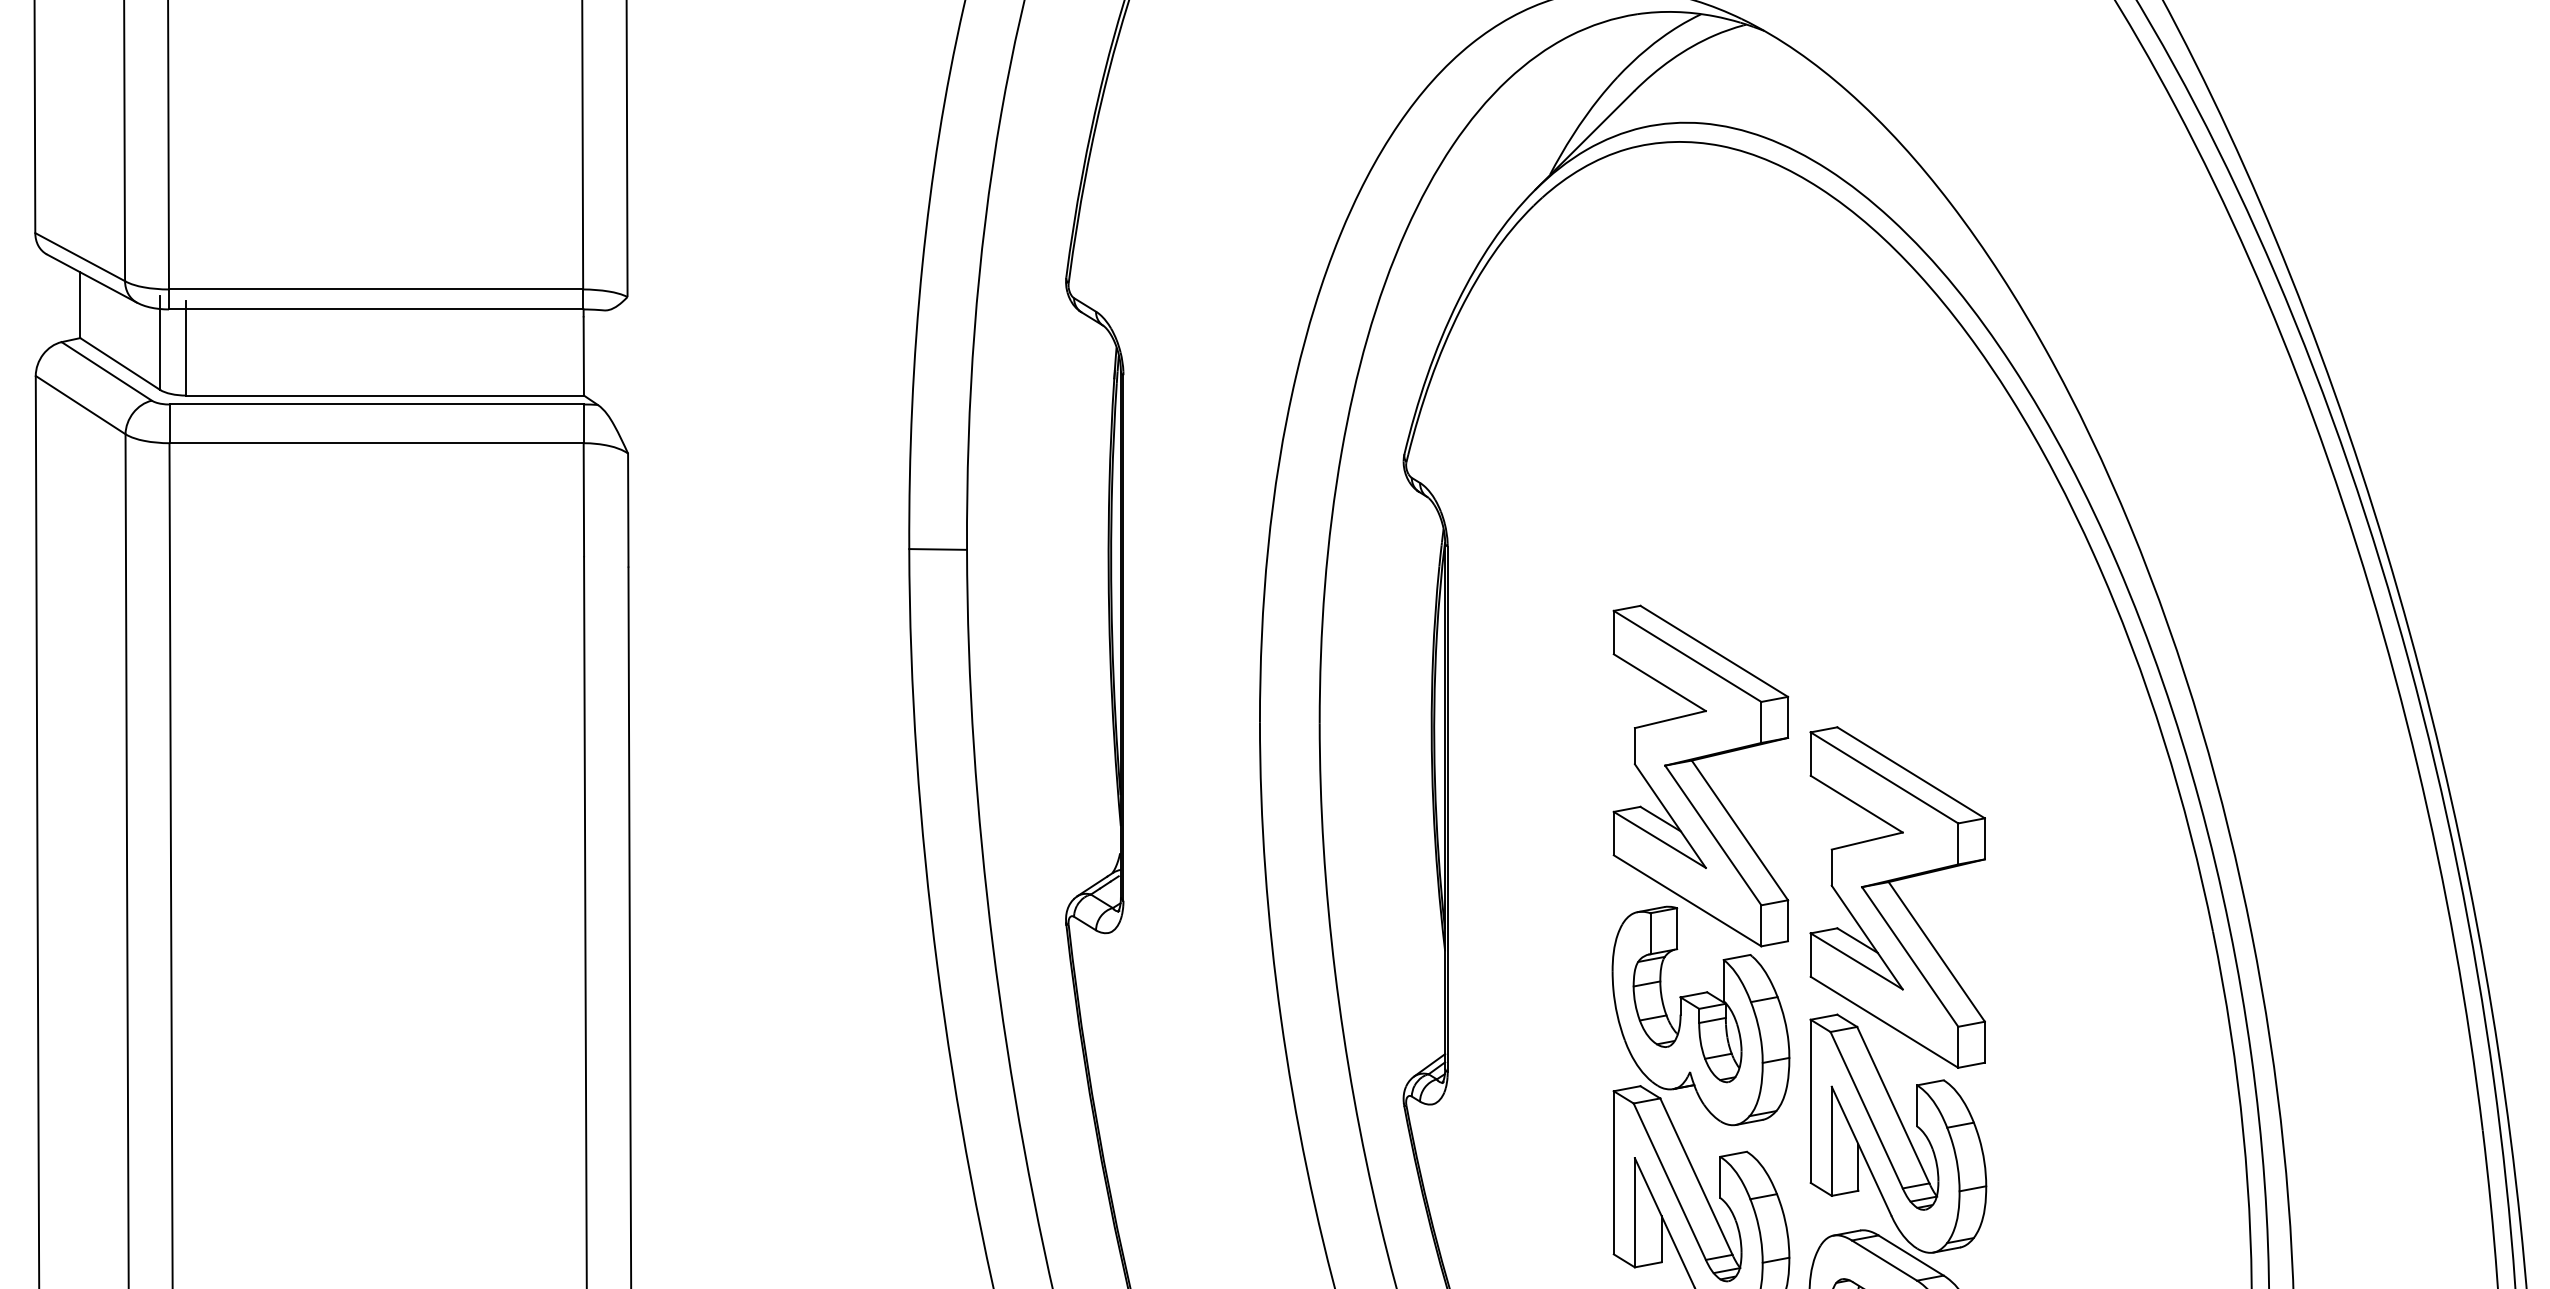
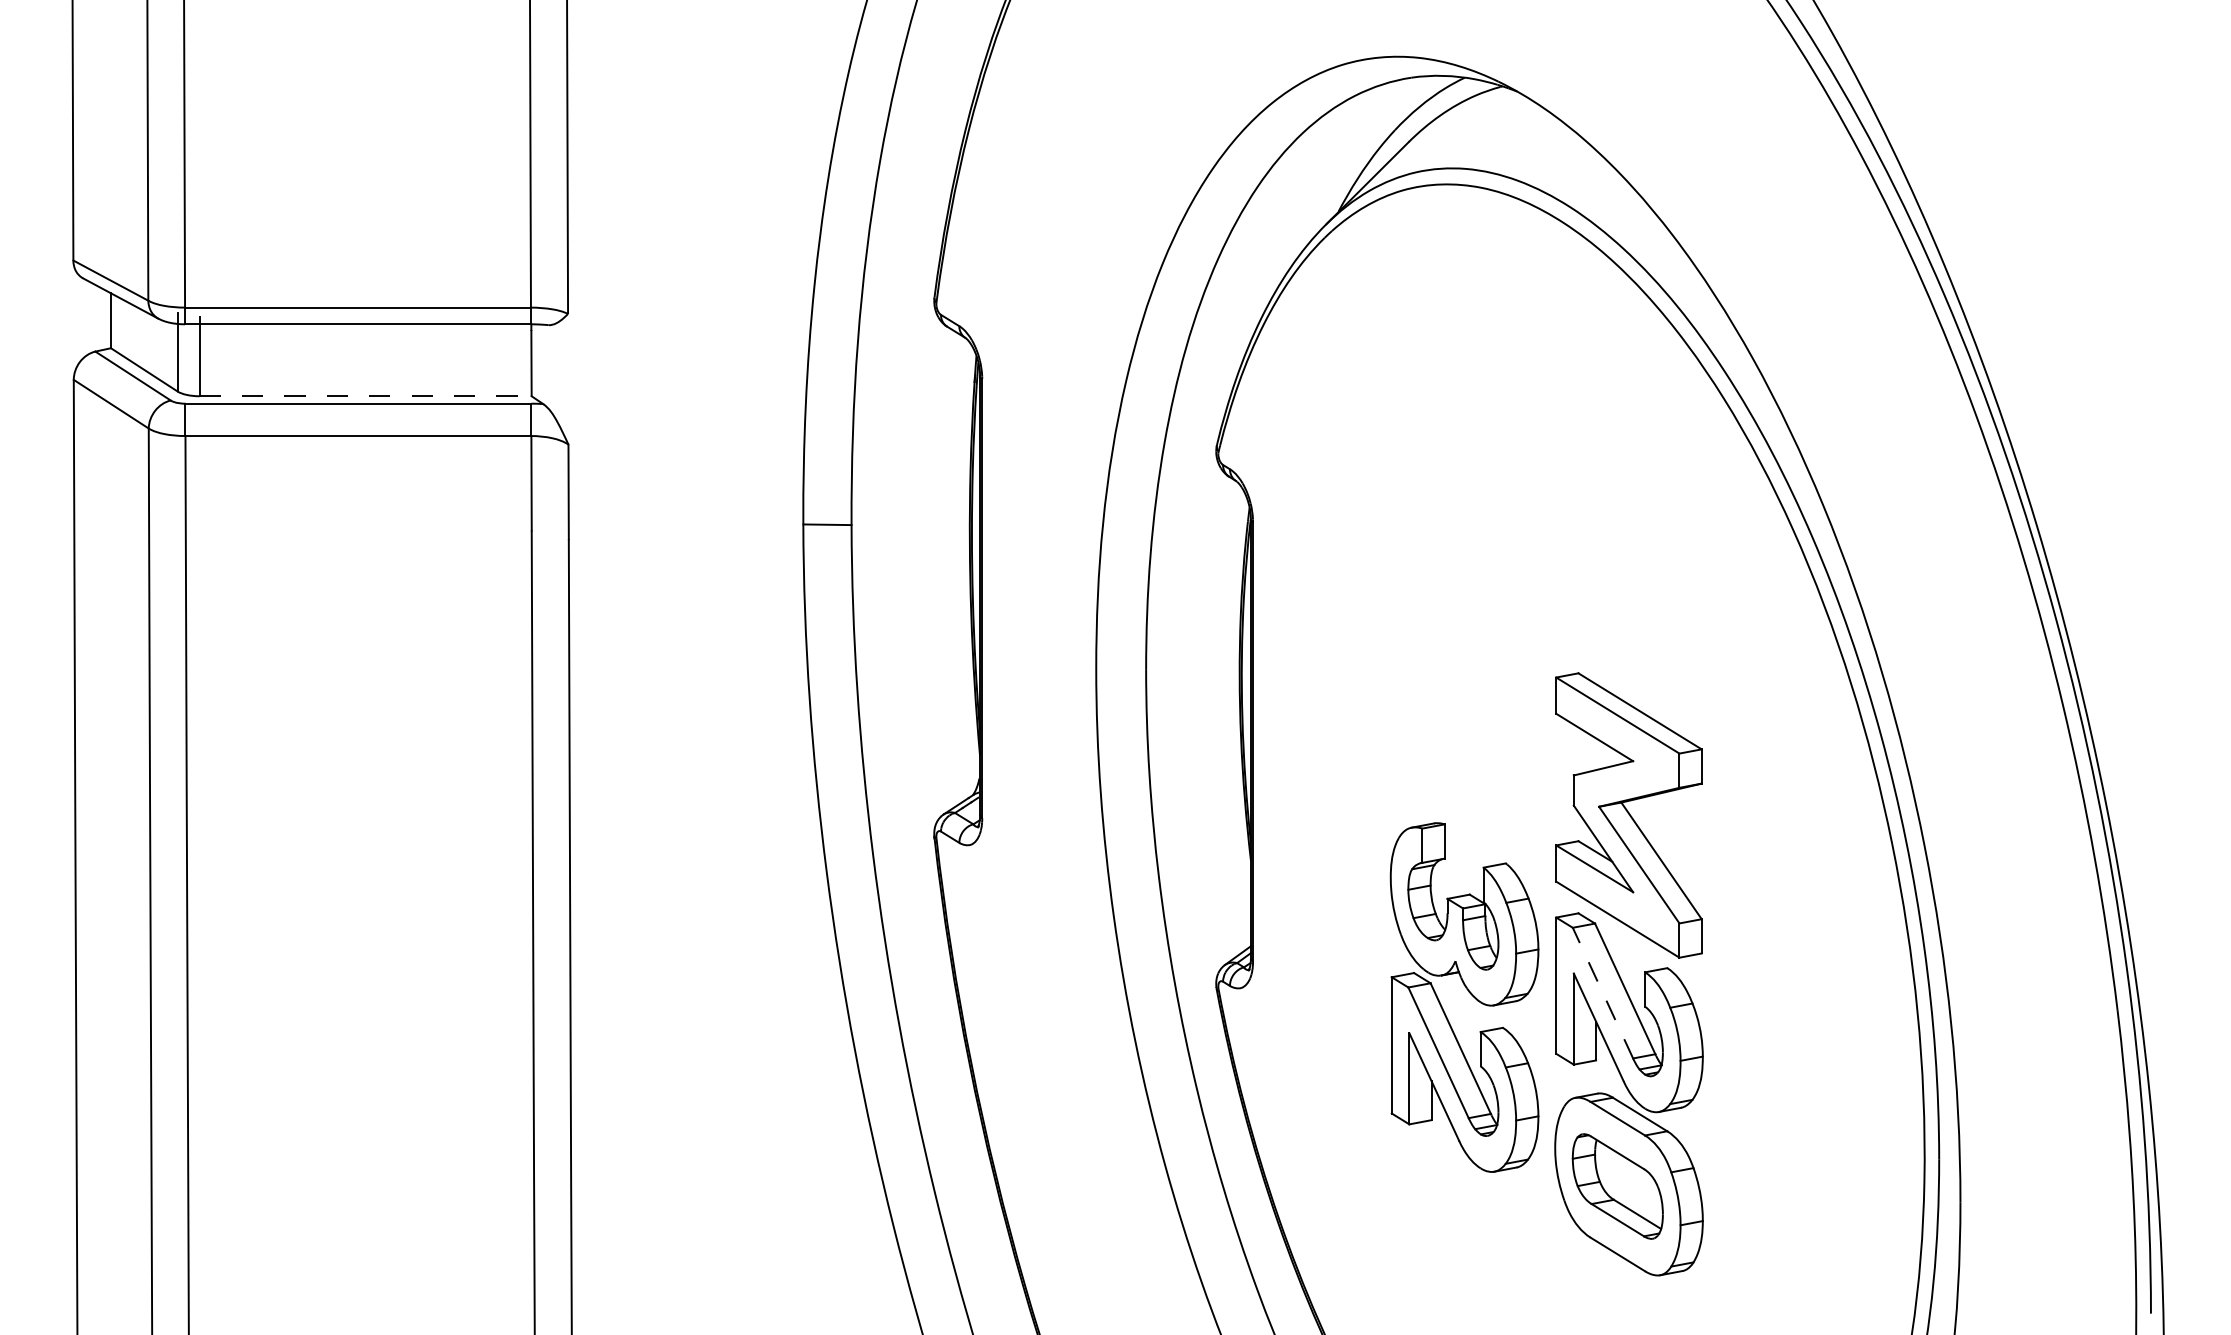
line: (386, 395) -> (366, 396), solid -> dashed
part: (1700, 775) -> (1464, 713), removed
line: (1866, 1110) -> (1602, 993), solid -> dashed

